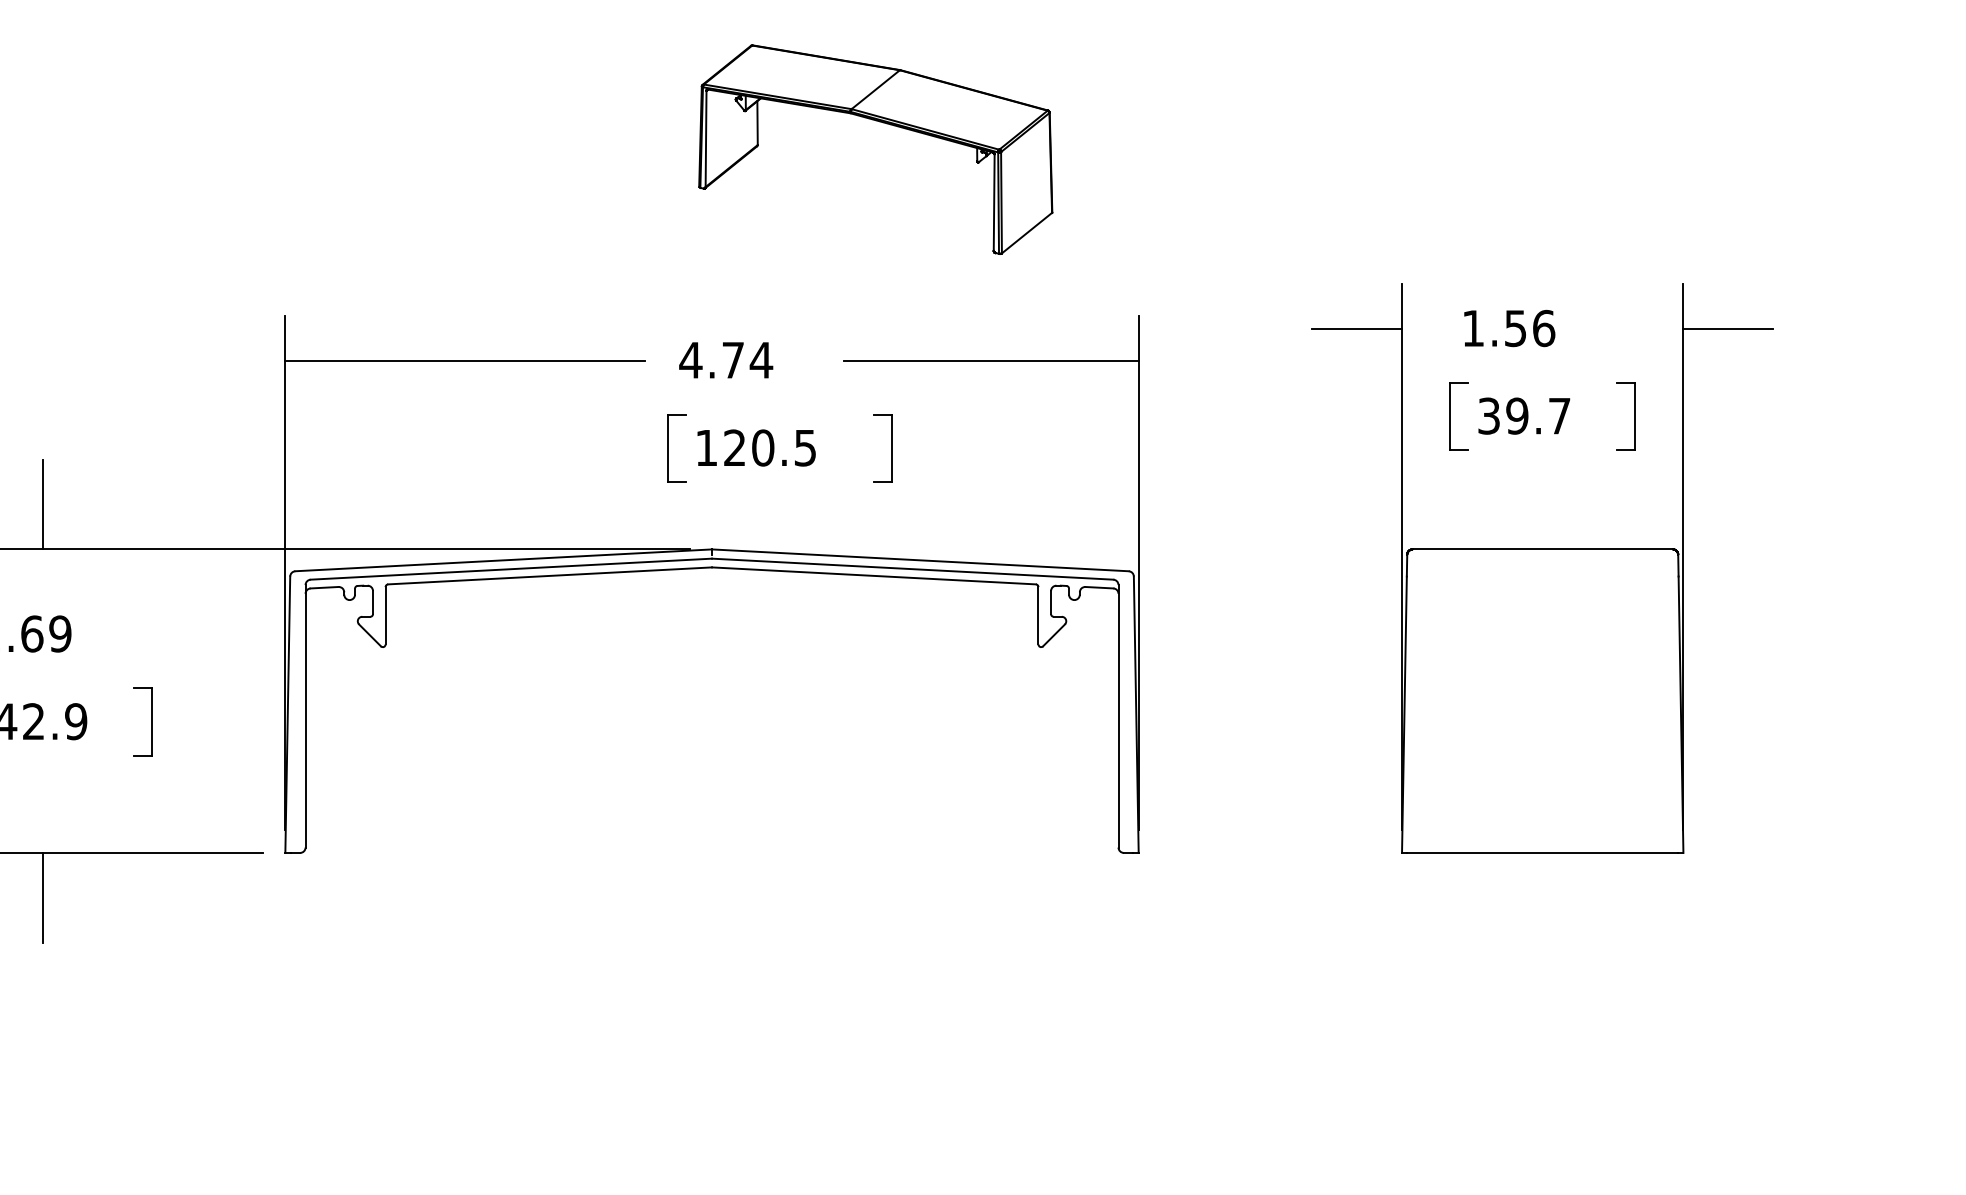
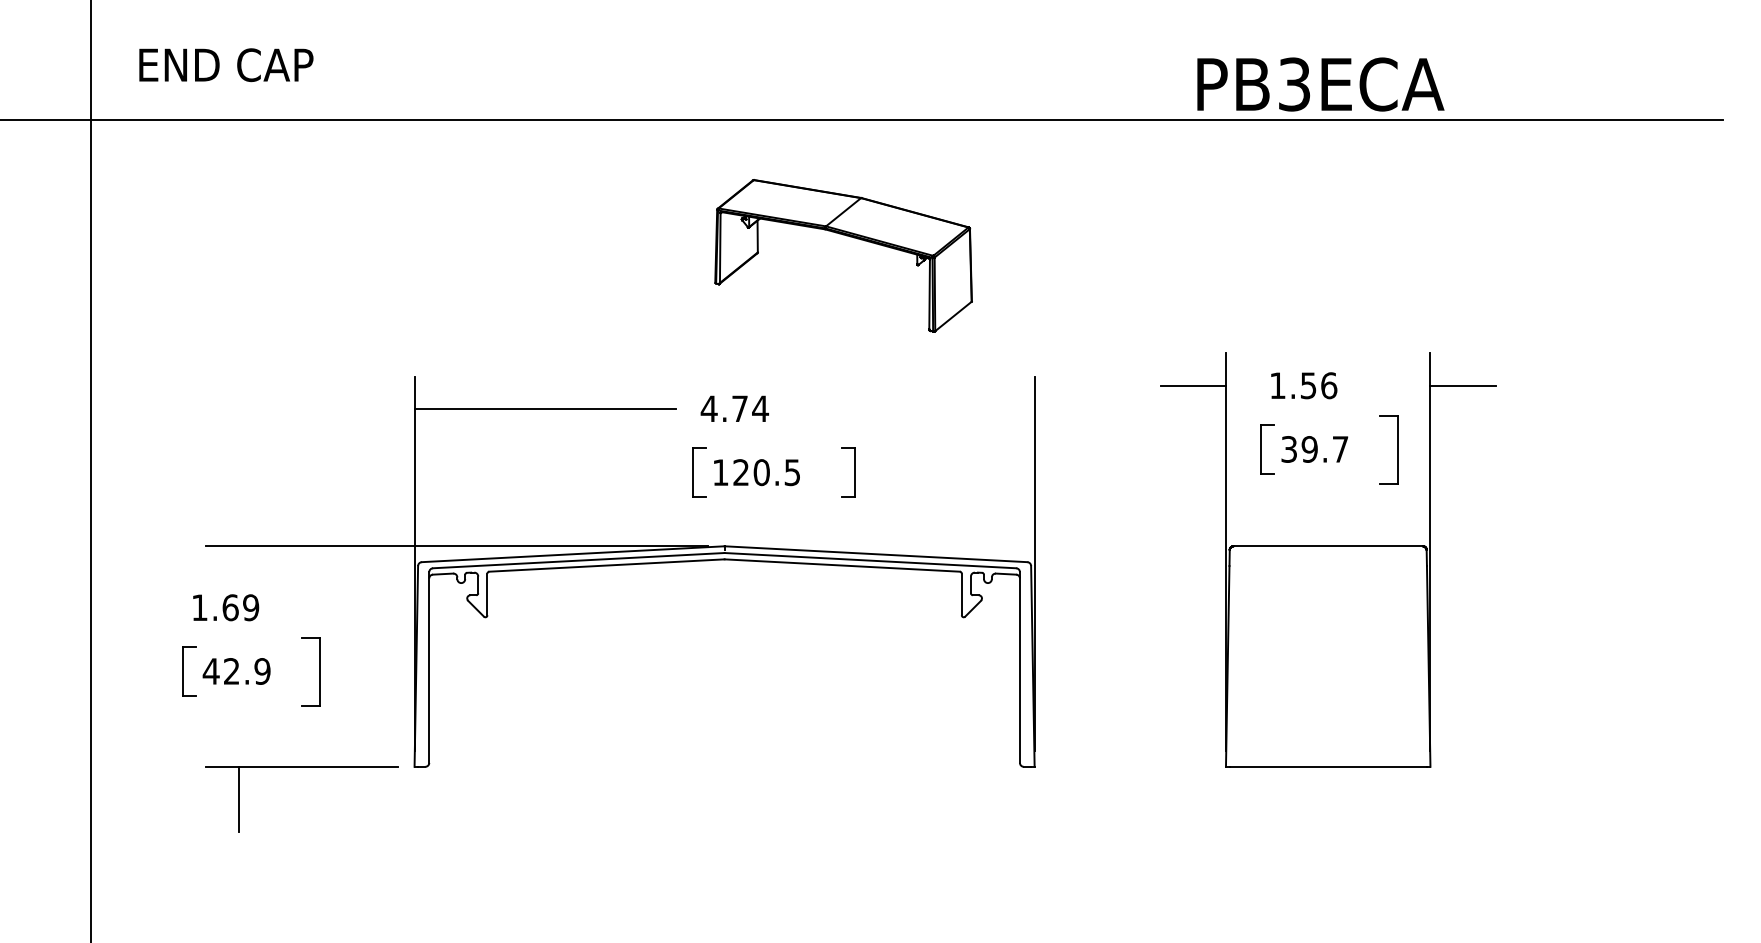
line: (991, 361) -> (927, 409), removed
part: (1625, 416) -> (1388, 449), size x1.4
line: (43, 504) -> (238, 513), removed
part: (142, 721) -> (310, 671), size x1.4

